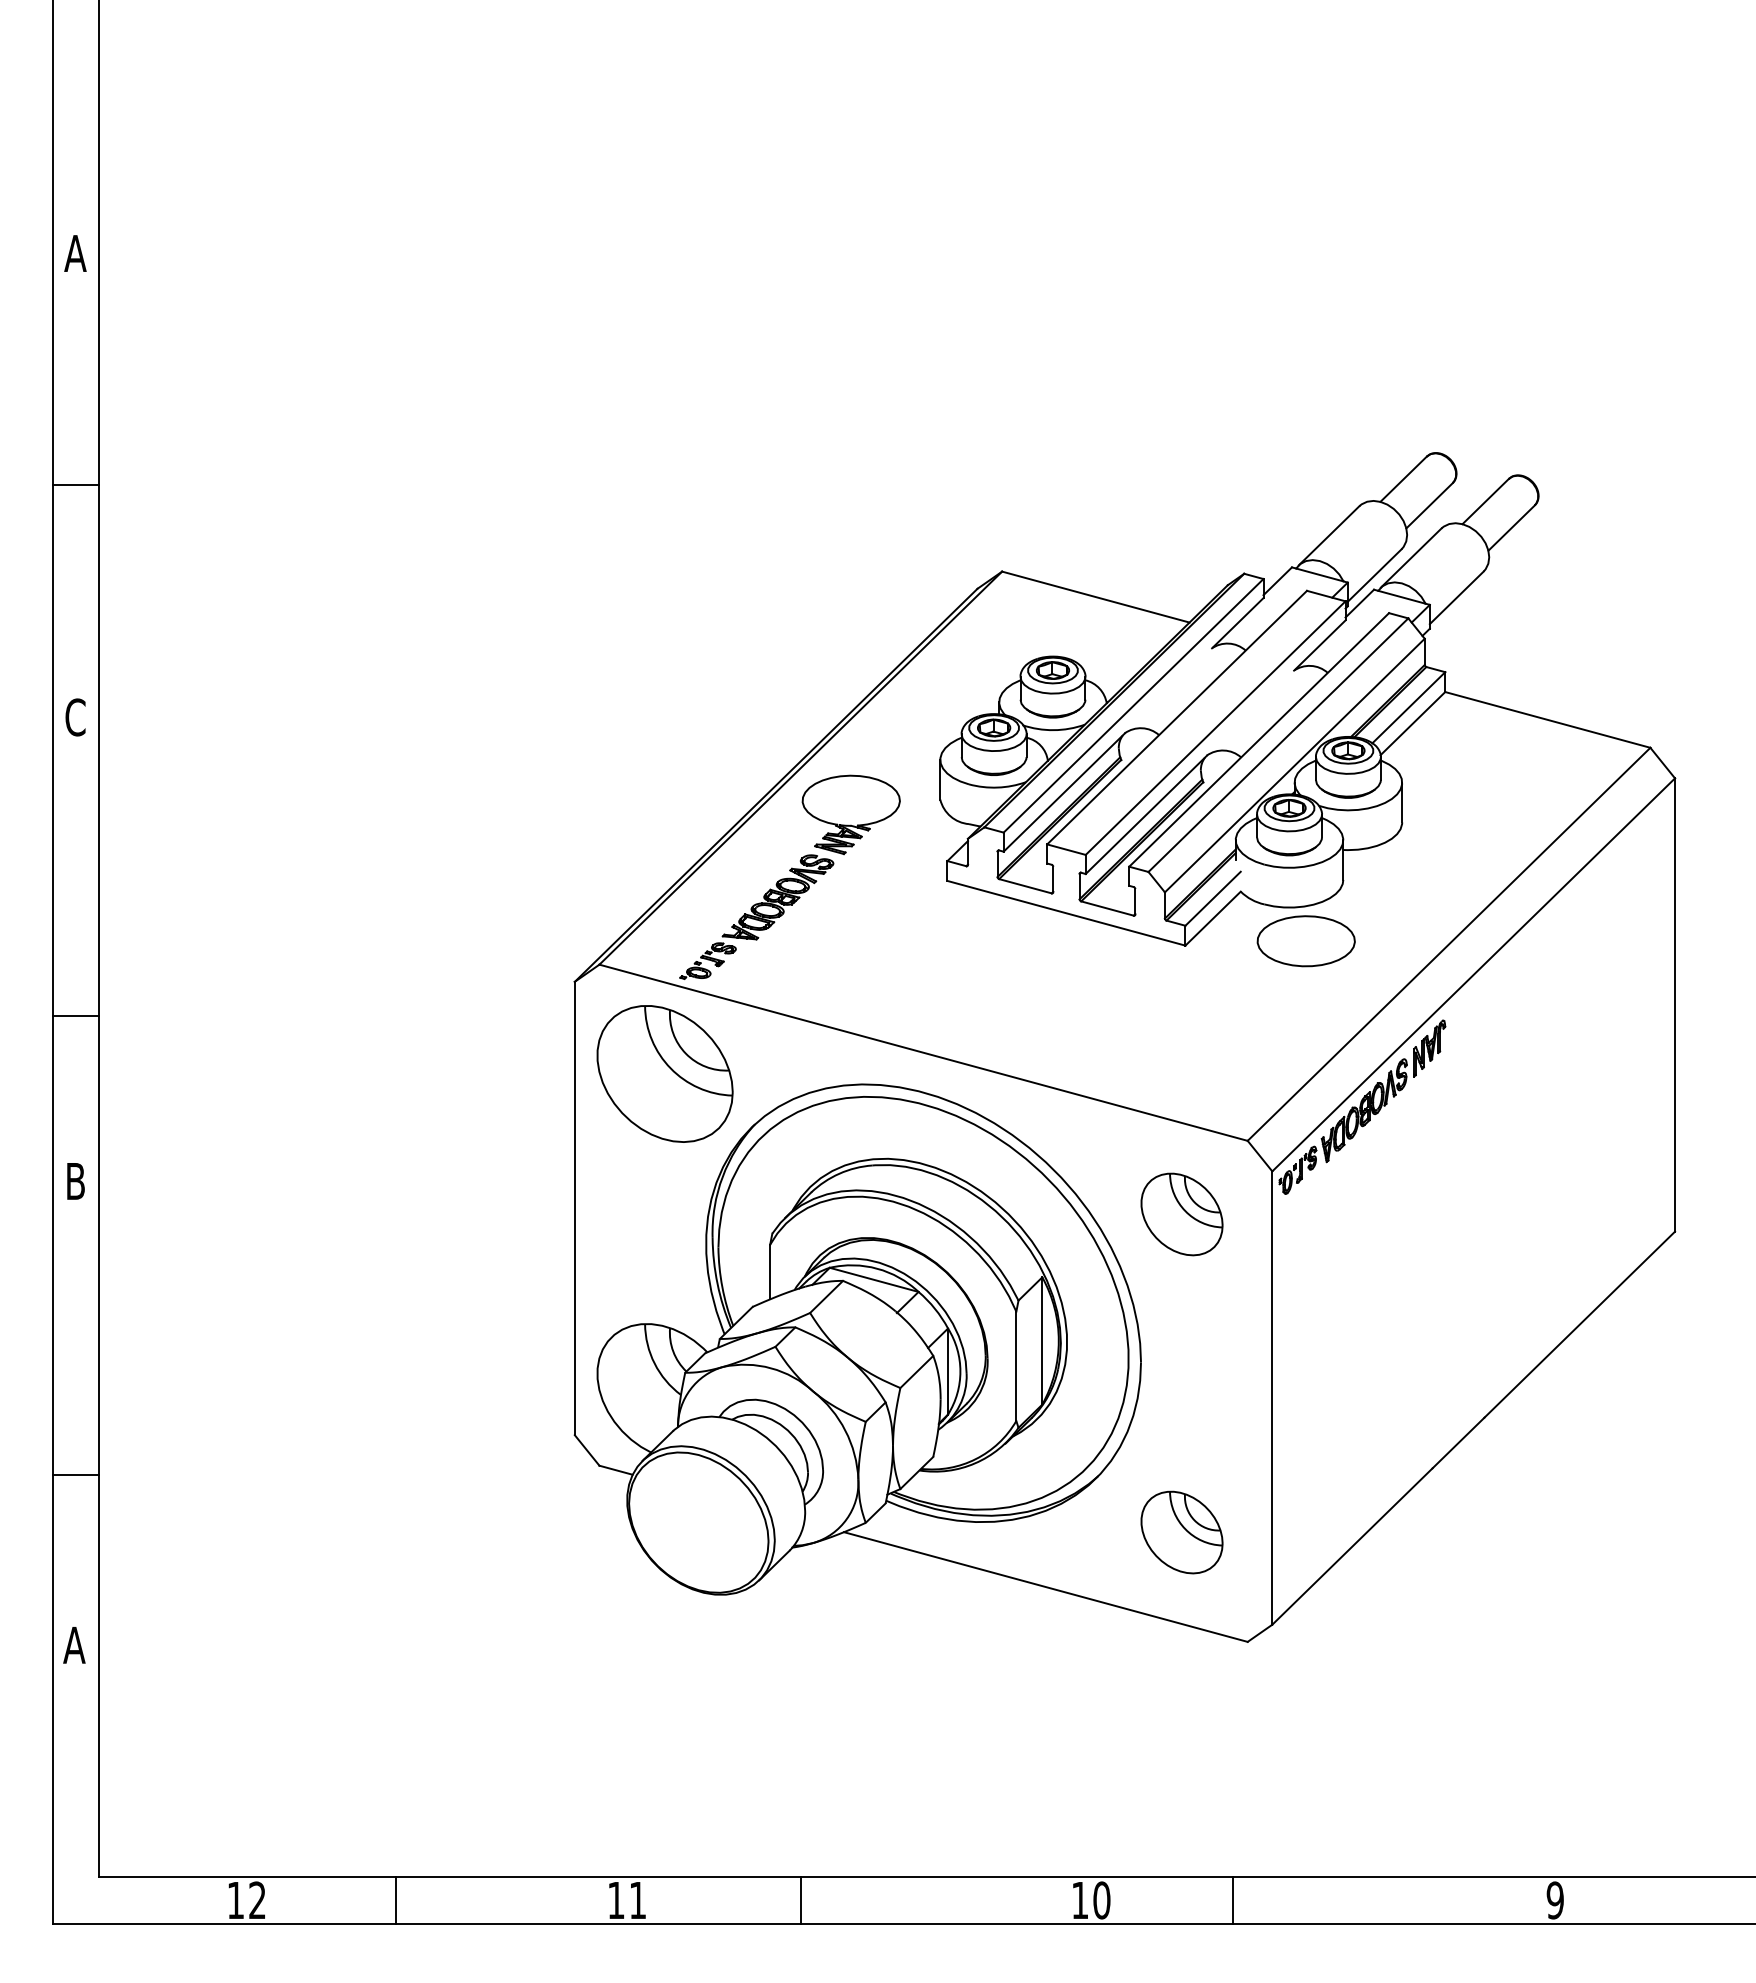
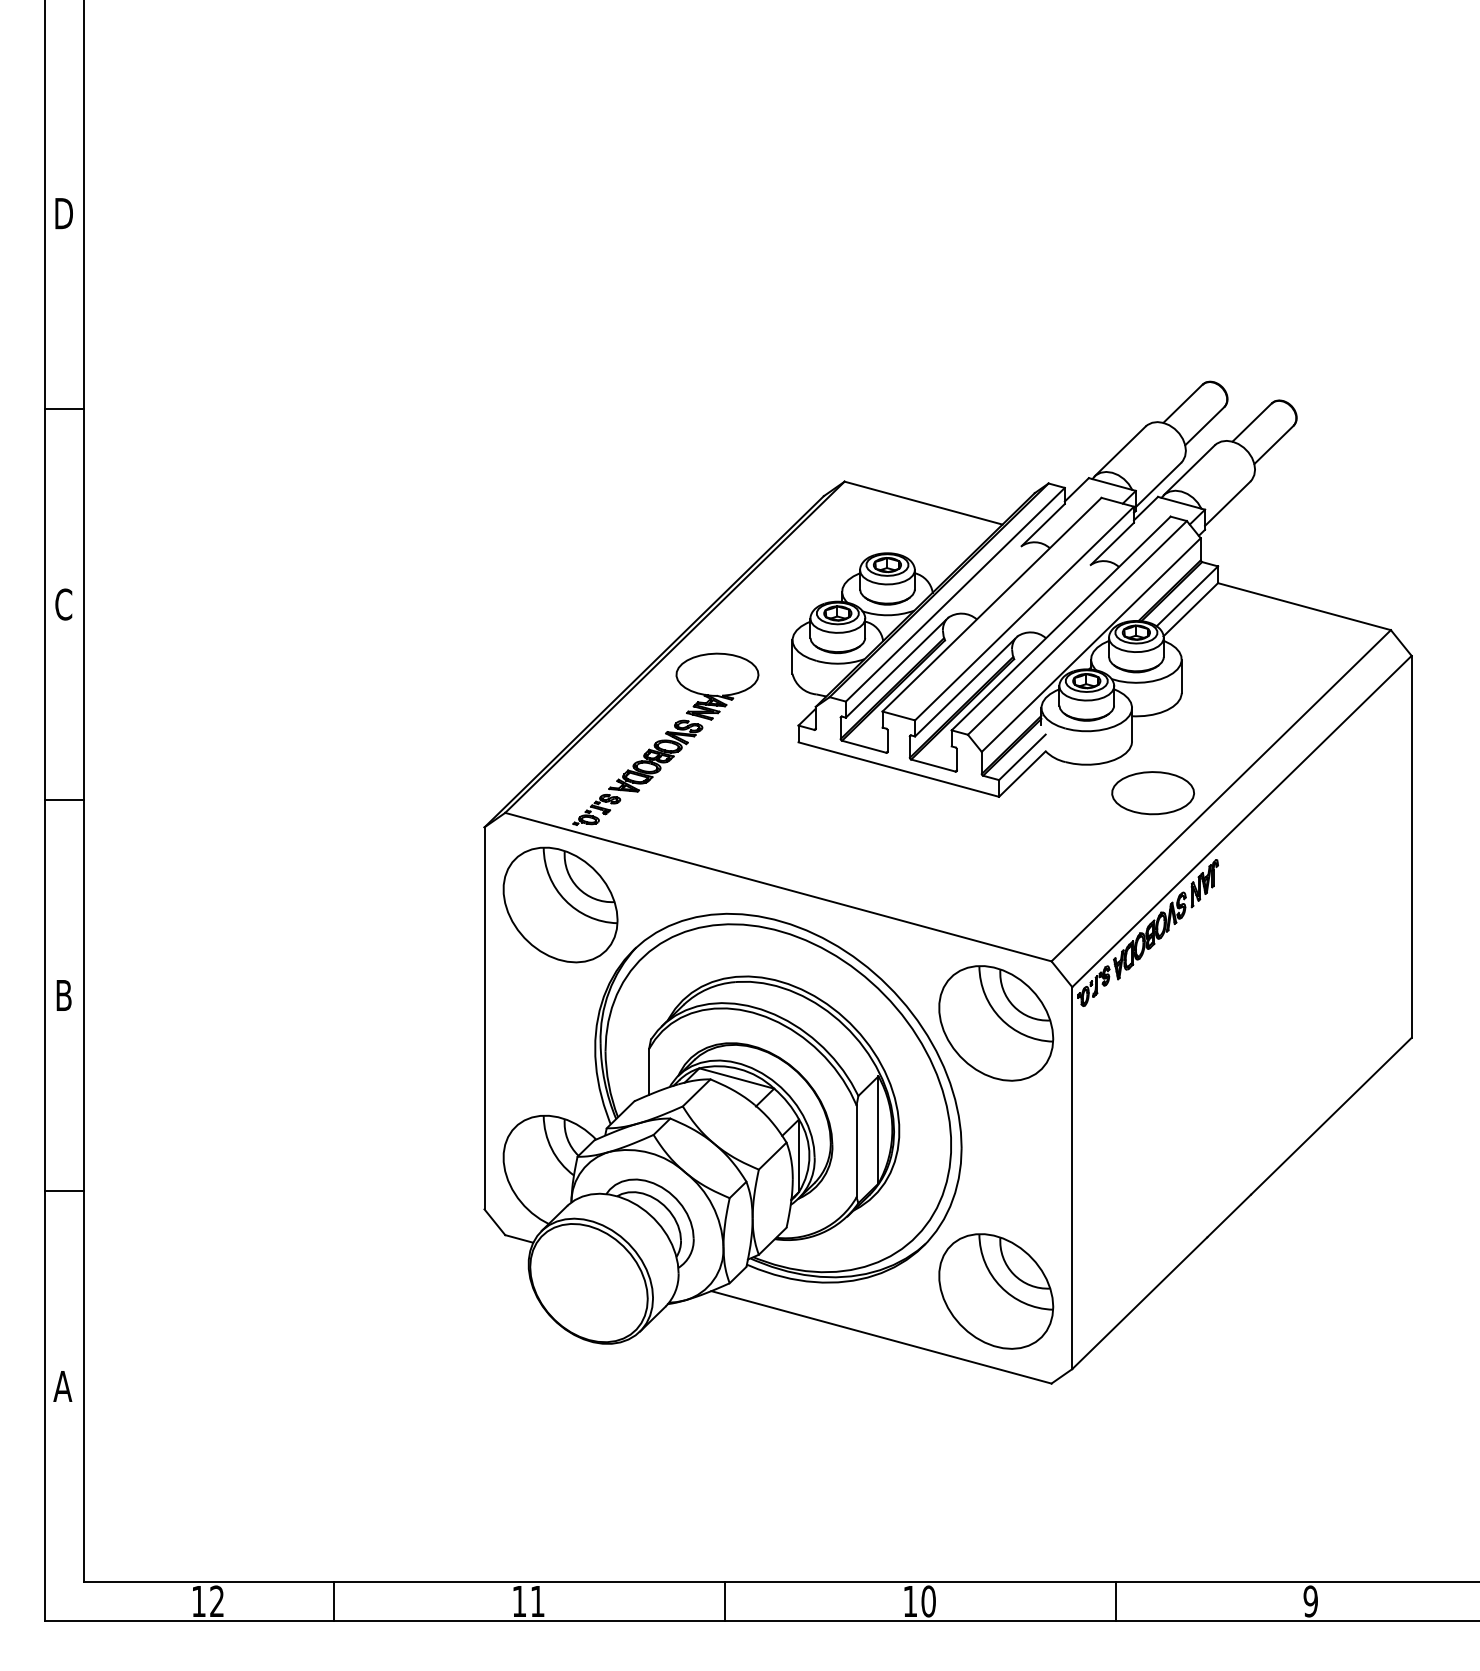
text: (75, 253) -> (63, 213), A -> D
part: (1305, 941) -> (1152, 793), moved
line: (75, 1016) -> (63, 800), moved
part: (1181, 1214) -> (995, 1023), size x1.67
line: (75, 1475) -> (63, 1191), moved
part: (1181, 1532) -> (995, 1291), size x1.67
line: (800, 1900) -> (724, 1601), moved
line: (1232, 1900) -> (1115, 1601), moved

